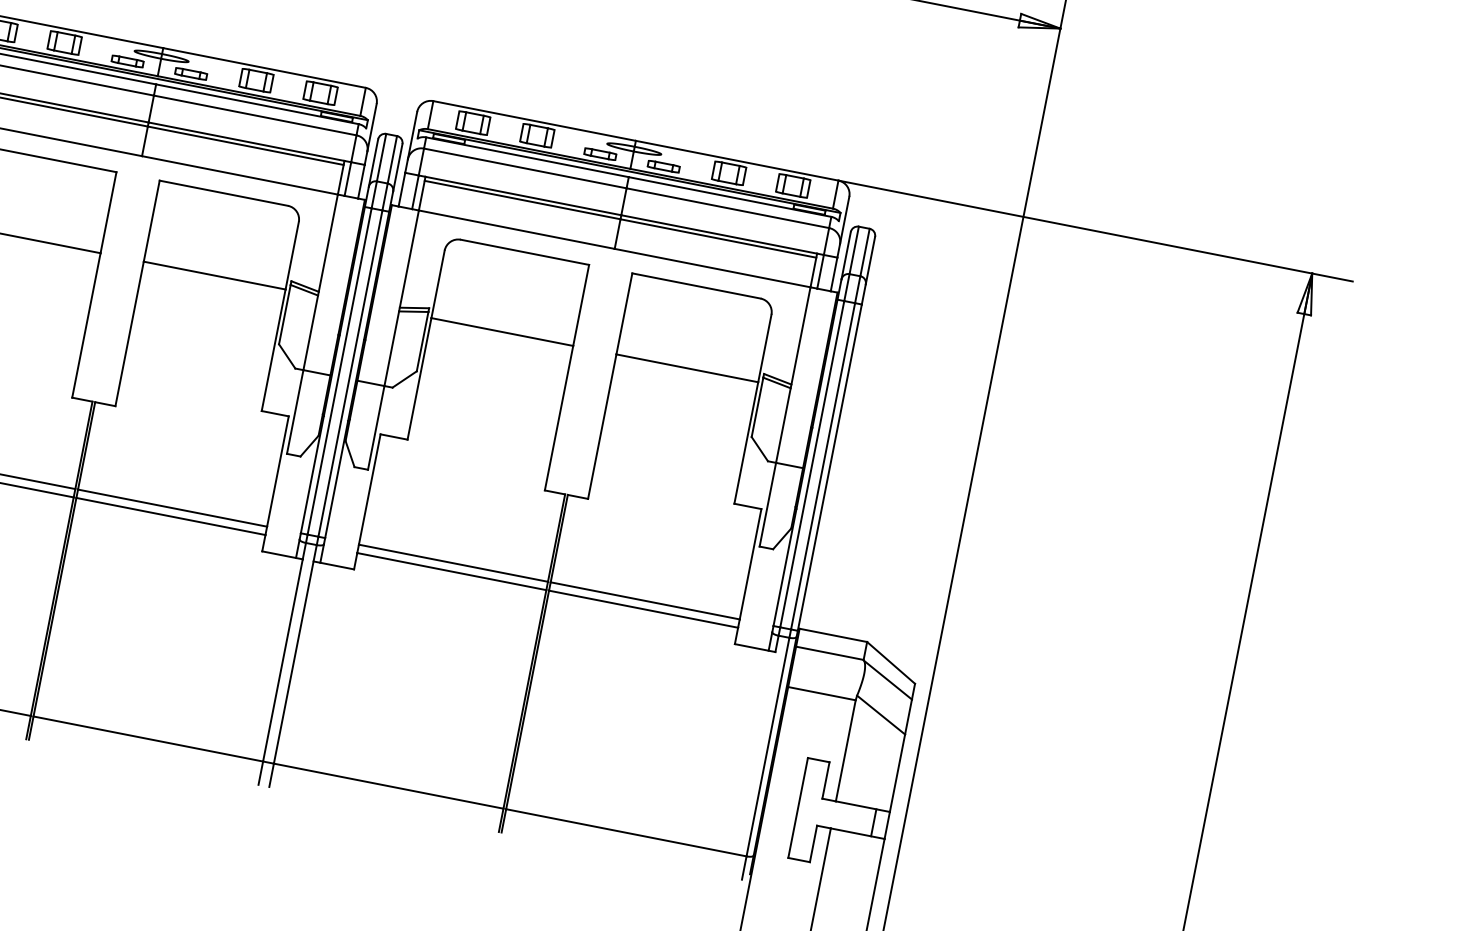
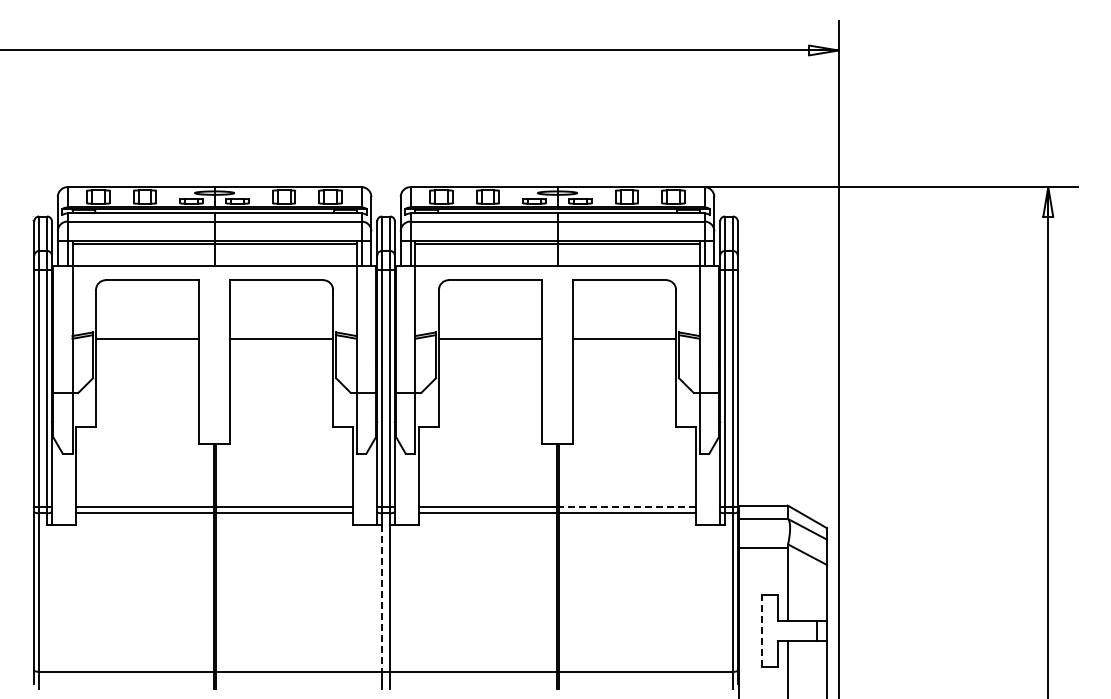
line: (645, 601) -> (627, 507), solid -> dashed
line: (283, 661) -> (382, 599), solid -> dashed
line: (798, 807) -> (762, 630), solid -> dashed

